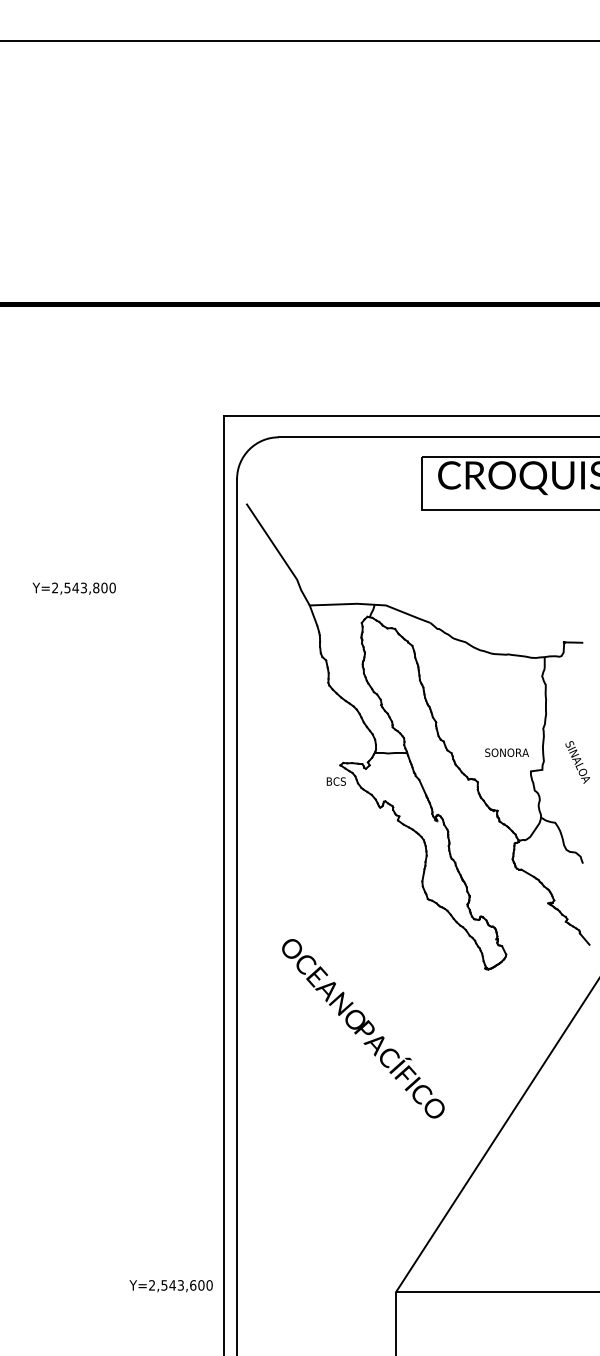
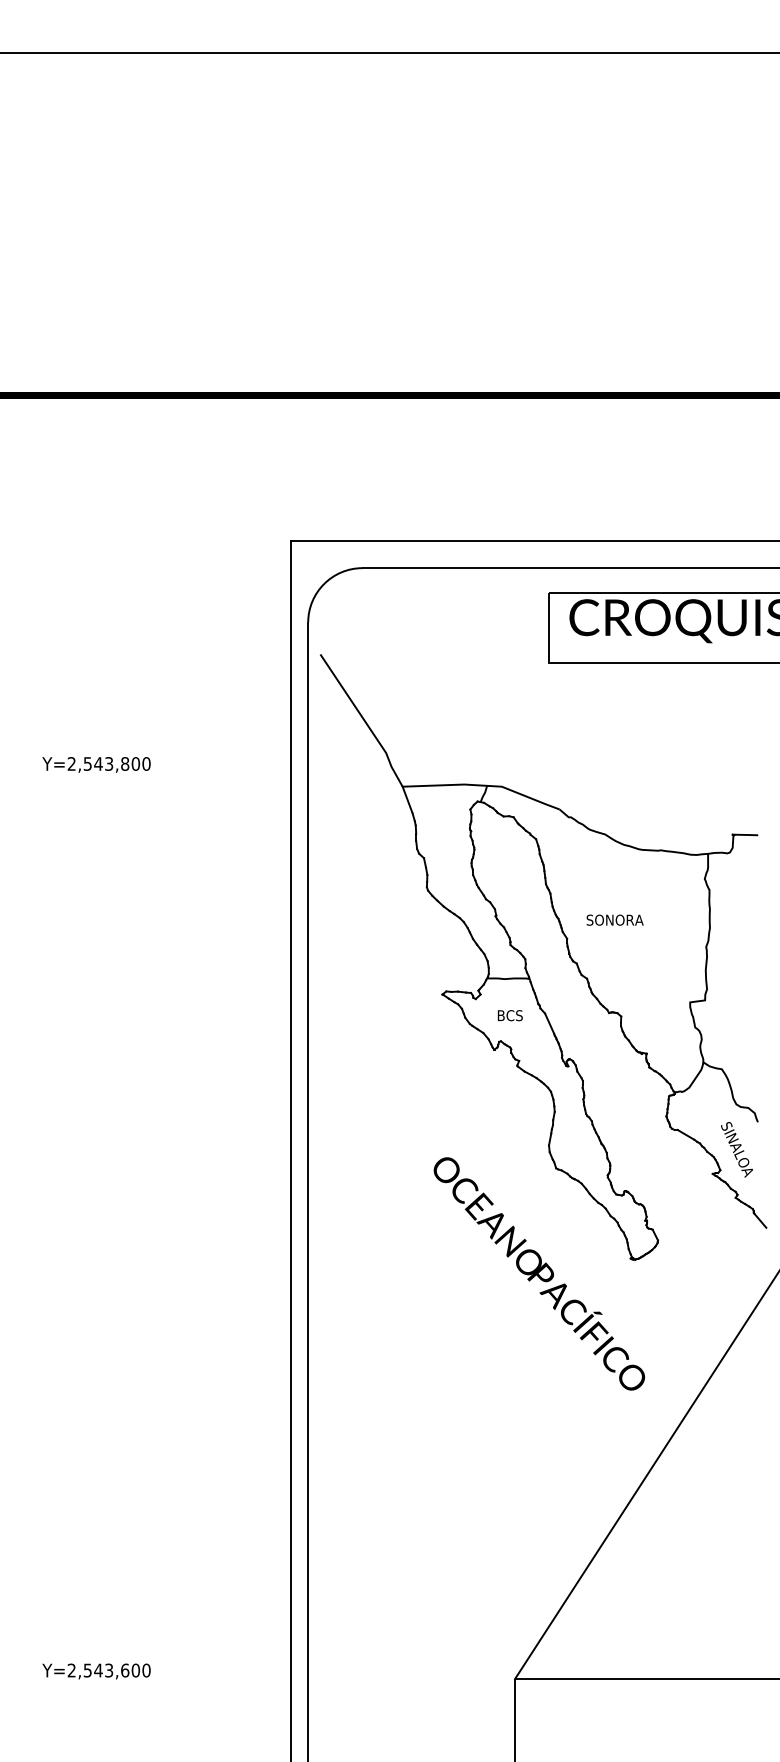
text: (506, 752) -> (614, 919), moved
text: (577, 762) -> (736, 1149), moved
text: (335, 781) -> (509, 1015), moved
text: (363, 1028) -> (539, 1273), moved
text: (171, 1286) -> (96, 1671), moved

